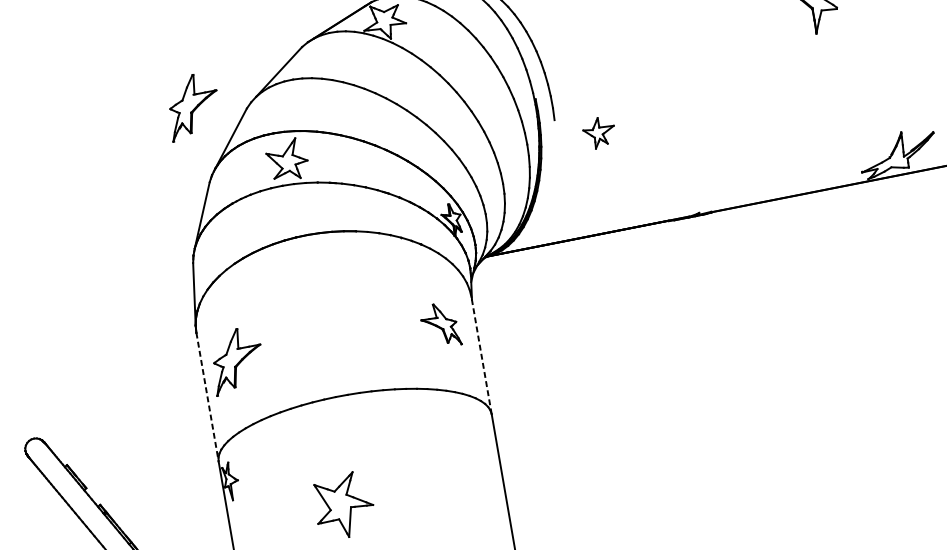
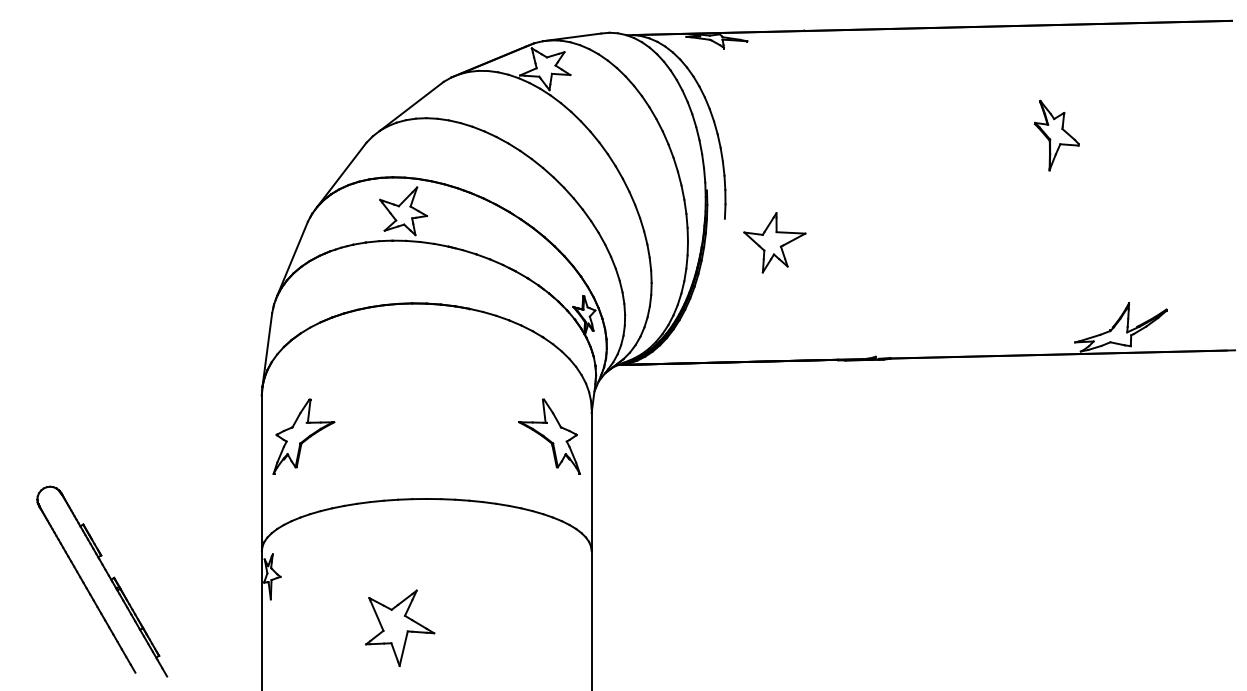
part: (192, 106) -> (303, 129), removed
part: (599, 132) -> (774, 242), size x1.67
part: (440, 325) -> (549, 436), size x1.43
line: (481, 355) -> (591, 480), dashed -> solid
line: (207, 397) -> (261, 473), dashed -> solid

